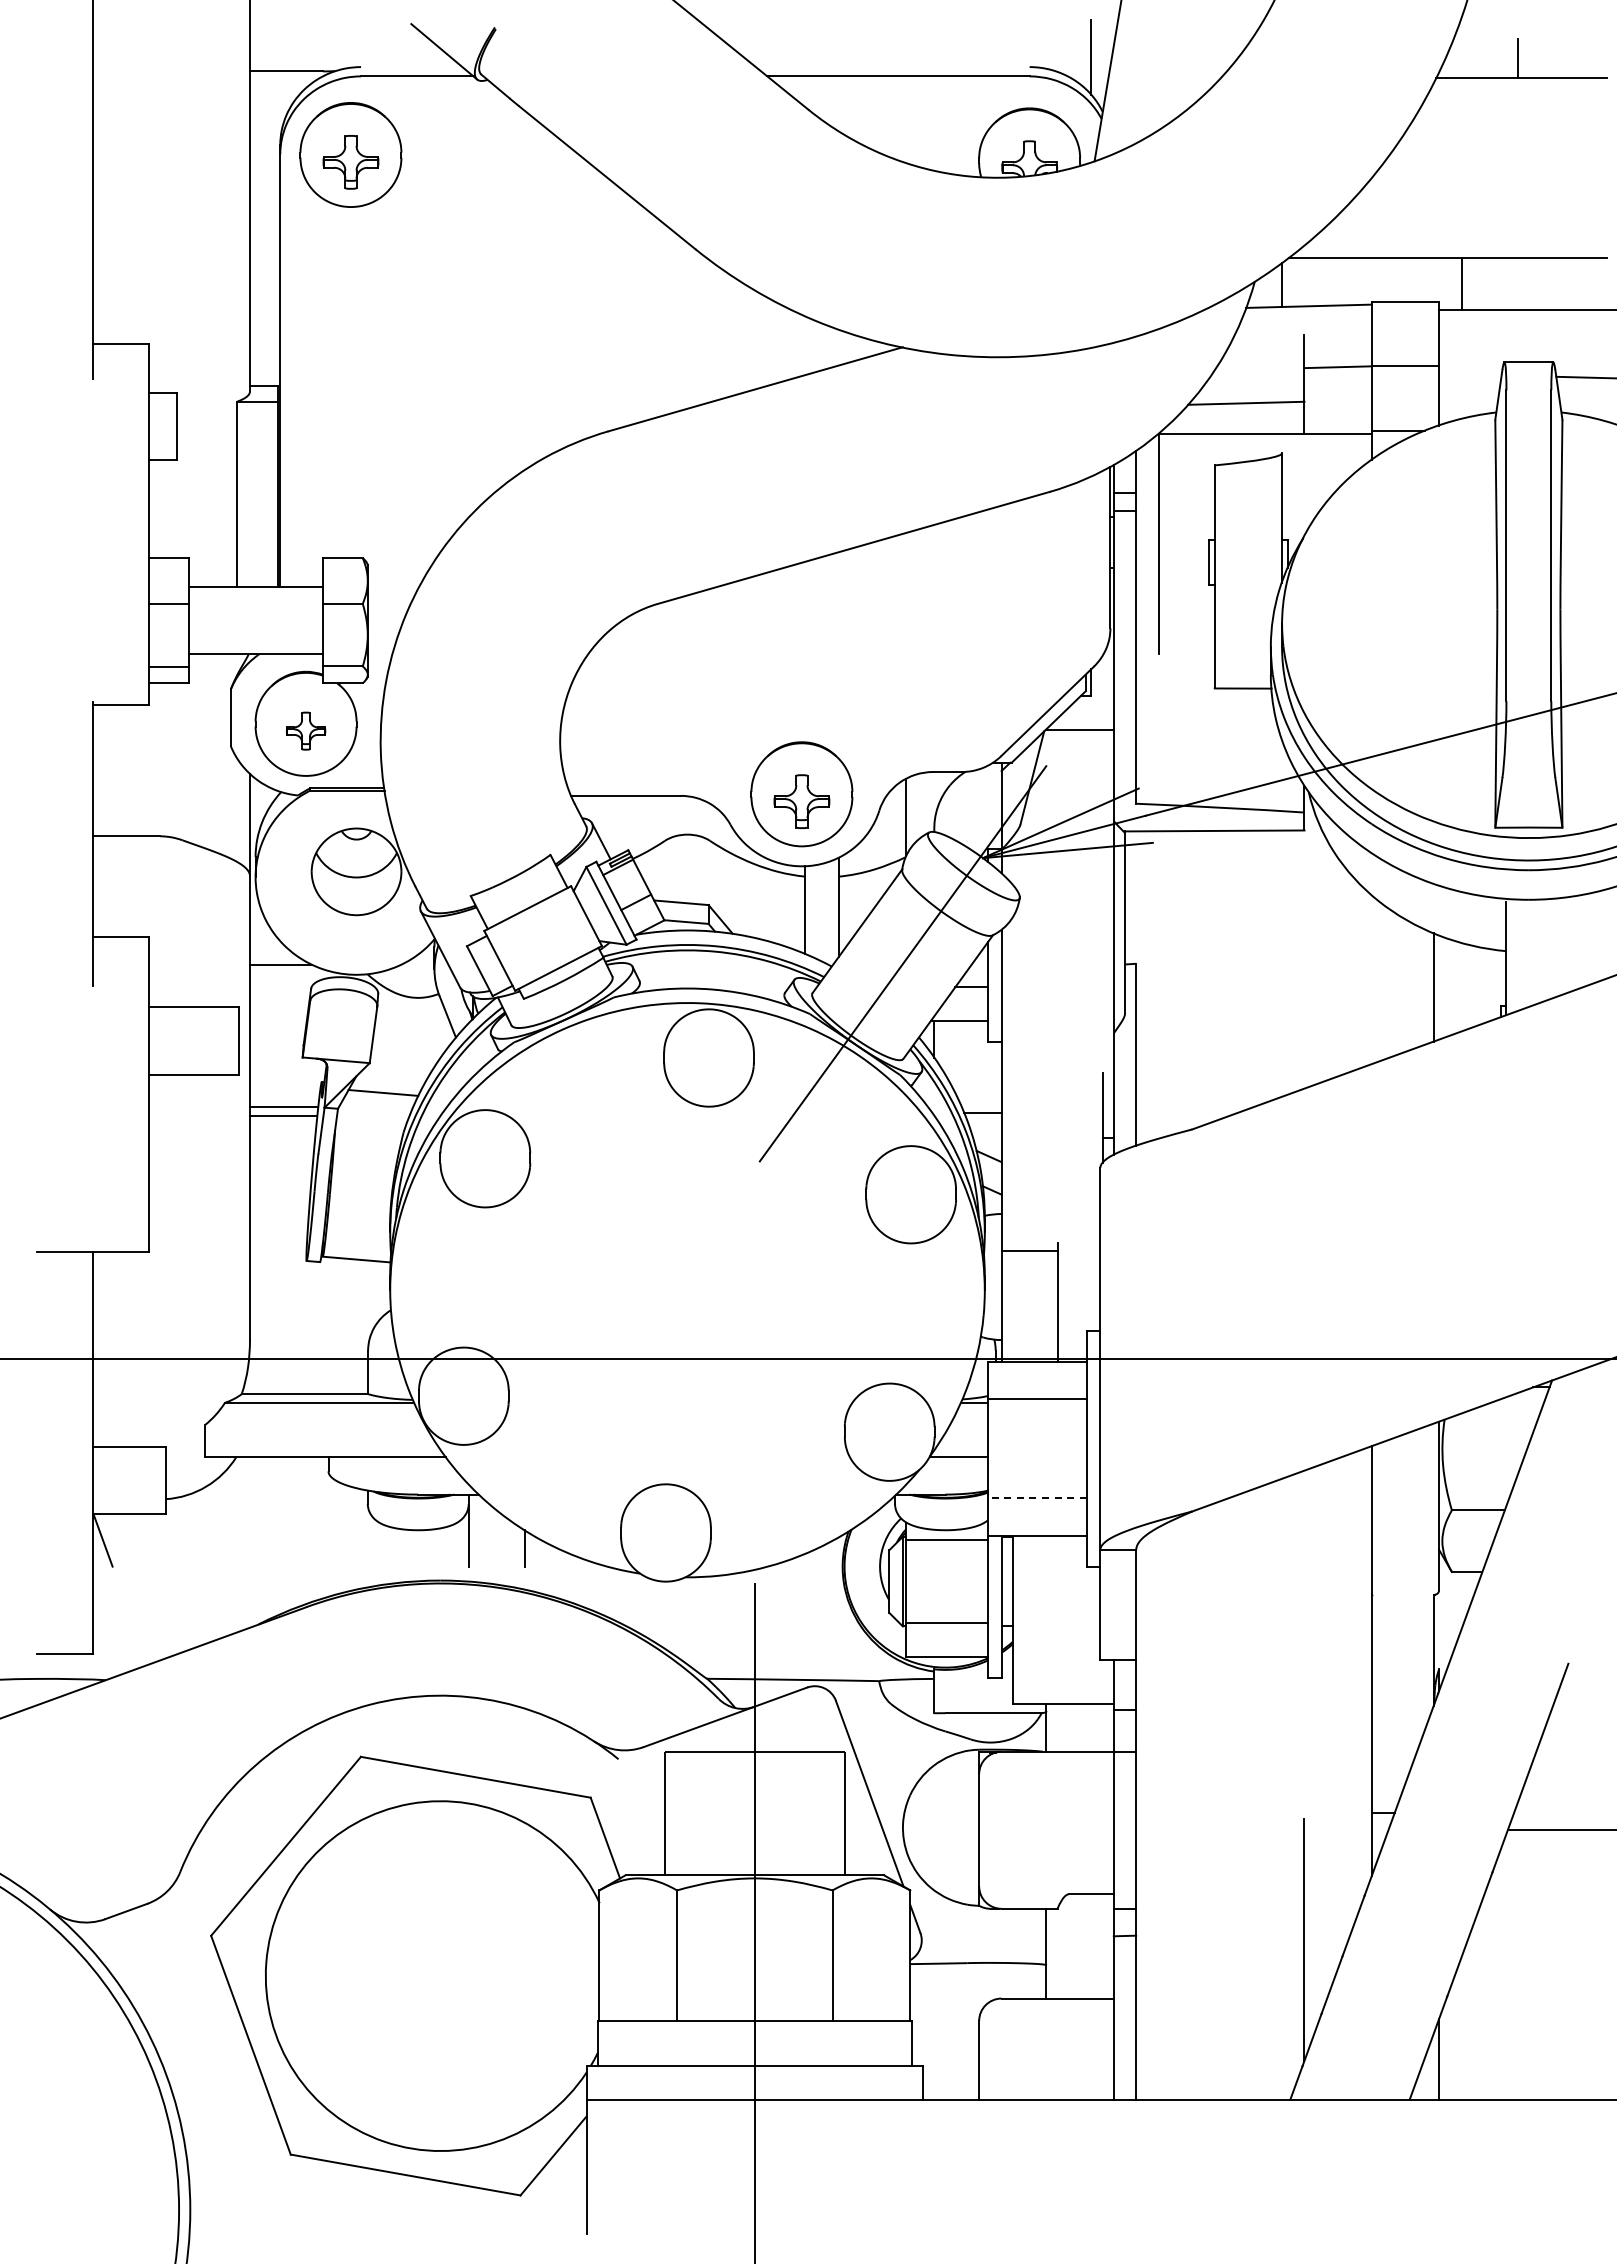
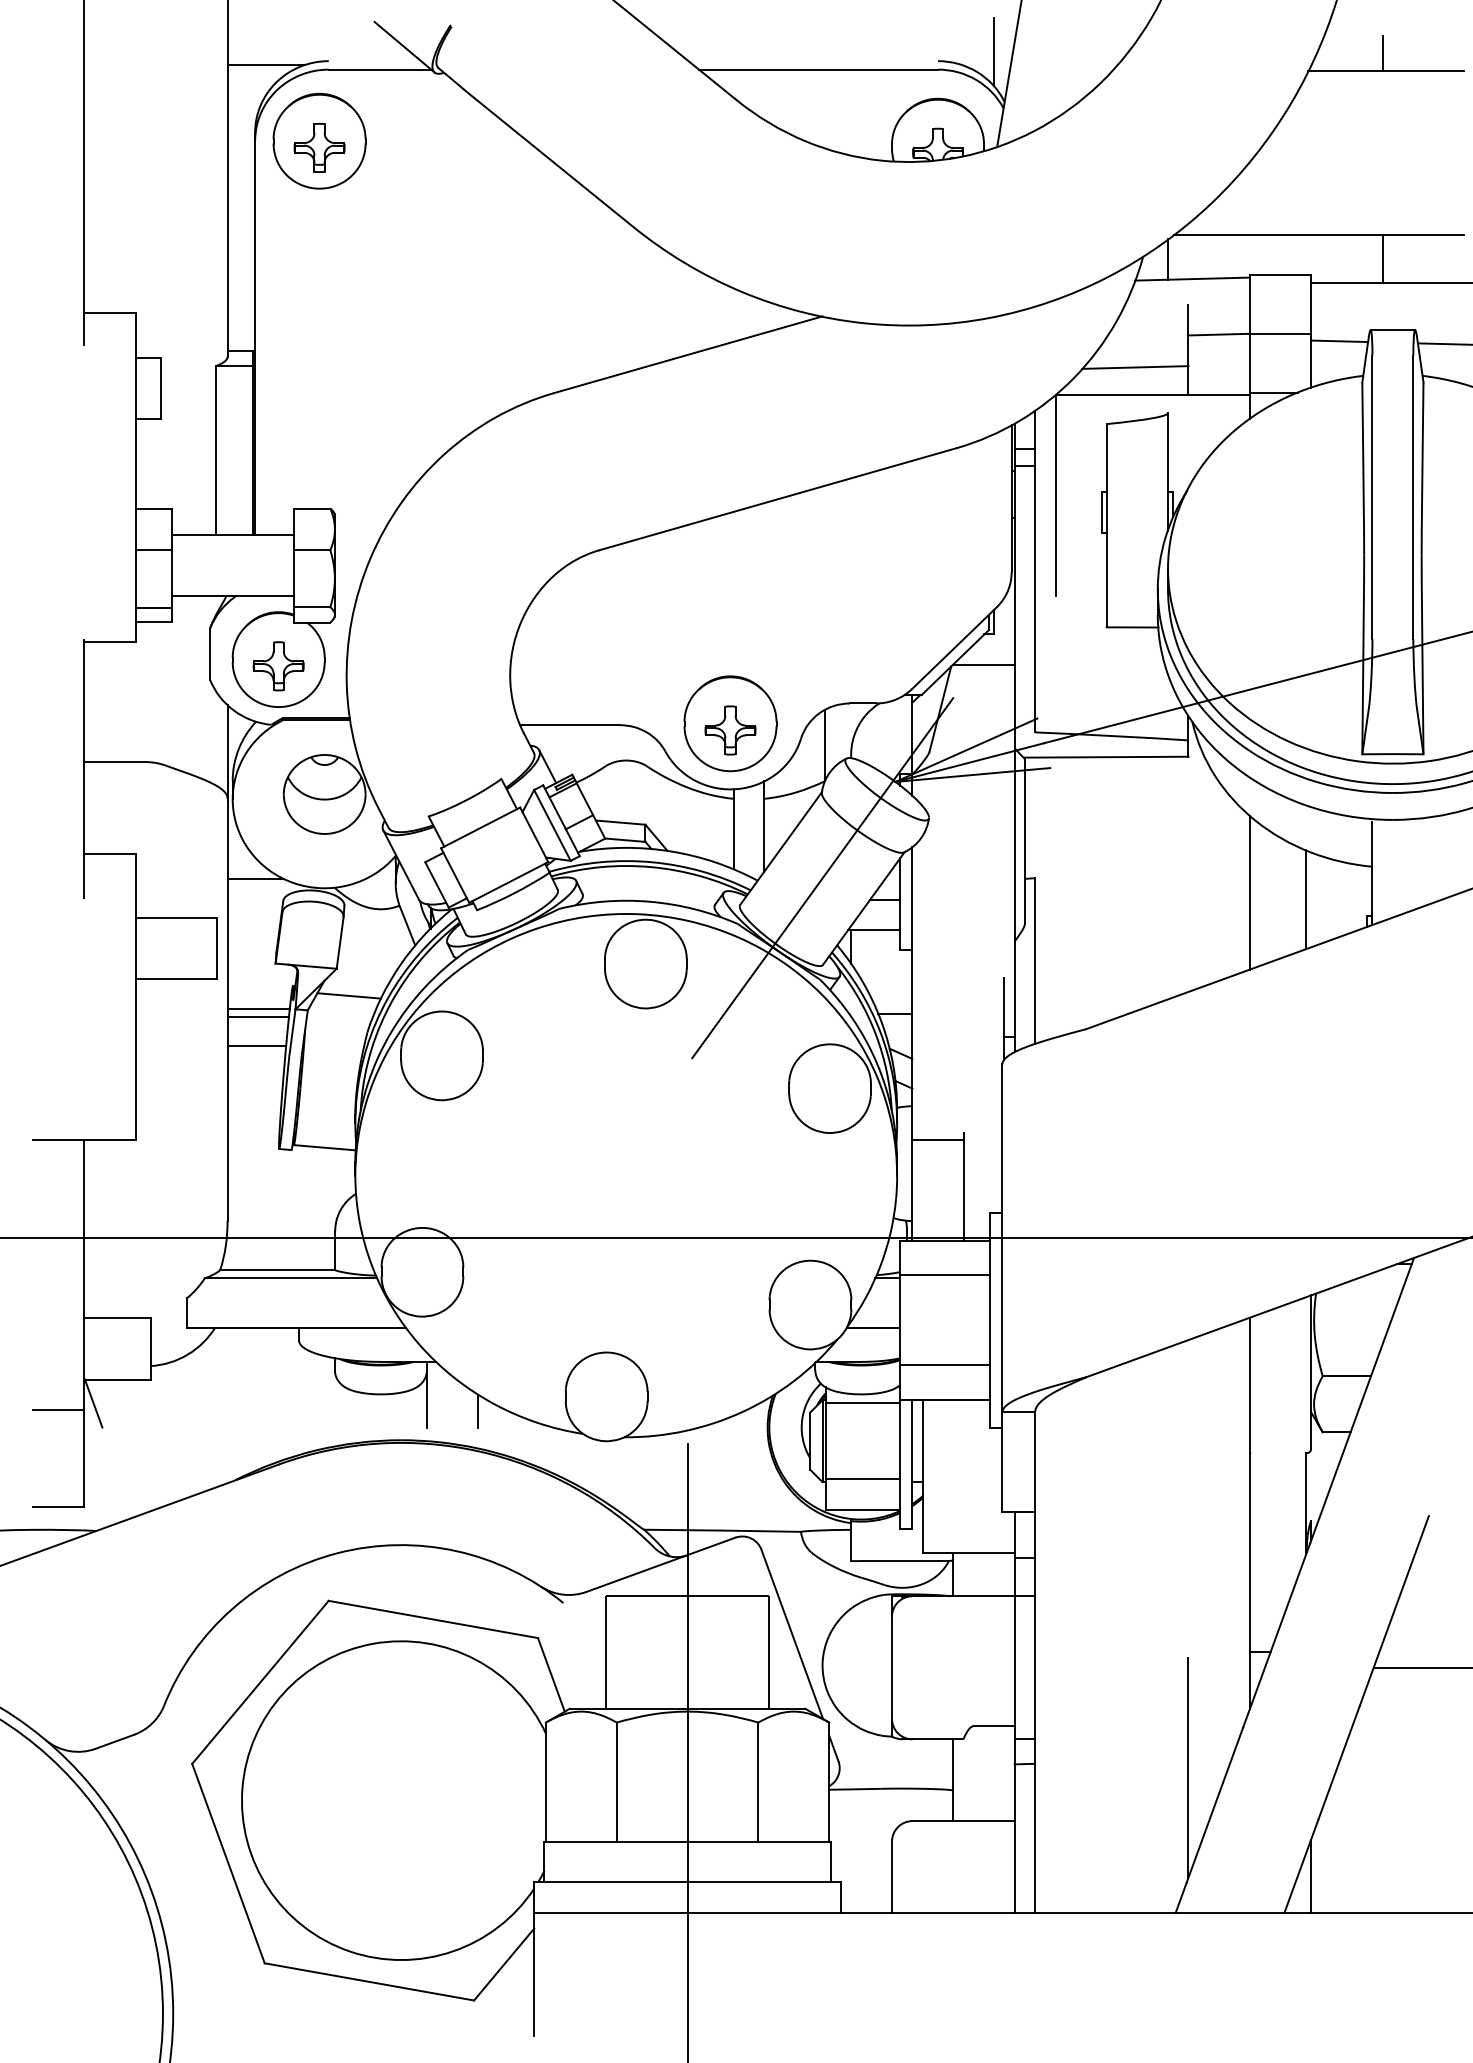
line: (1461, 283) -> (1382, 258), moved
line: (1470, 374) -> (1339, 341), added
part: (305, 730) -> (278, 665), size x1.43
line: (1371, 979) -> (1249, 892), added
line: (281, 1148) -> (256, 1046), added
line: (1037, 1498) -> (945, 1365), dashed -> solid
line: (64, 1547) -> (58, 1410), added

